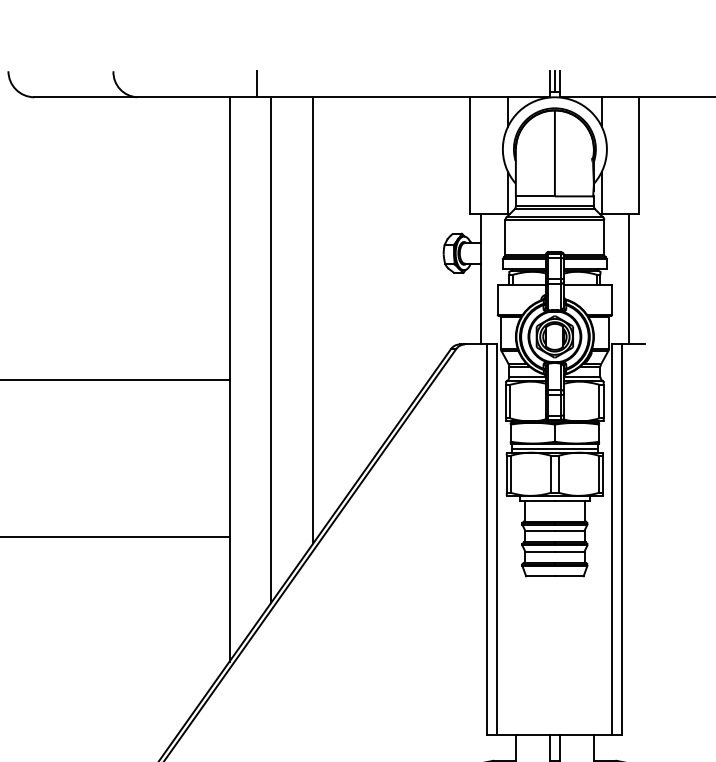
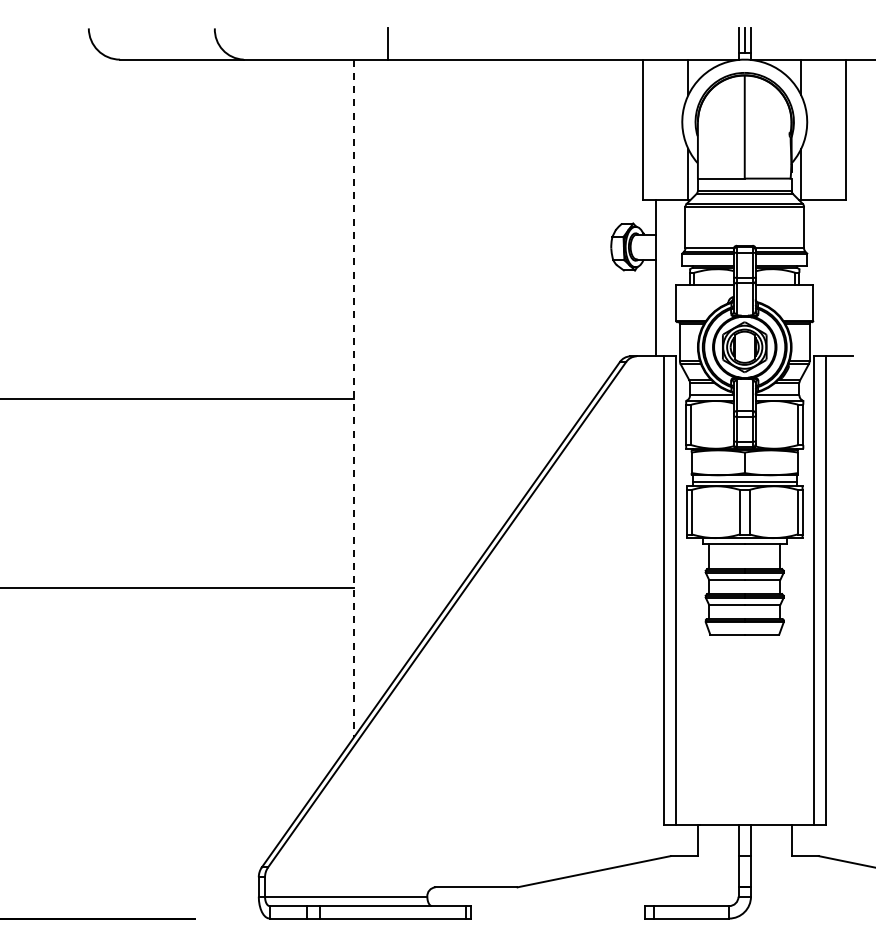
line: (628, 279) -> (833, 278), removed
line: (313, 320) -> (454, 327), removed
line: (271, 349) -> (404, 362), removed
line: (229, 379) -> (354, 398), solid -> dashed

